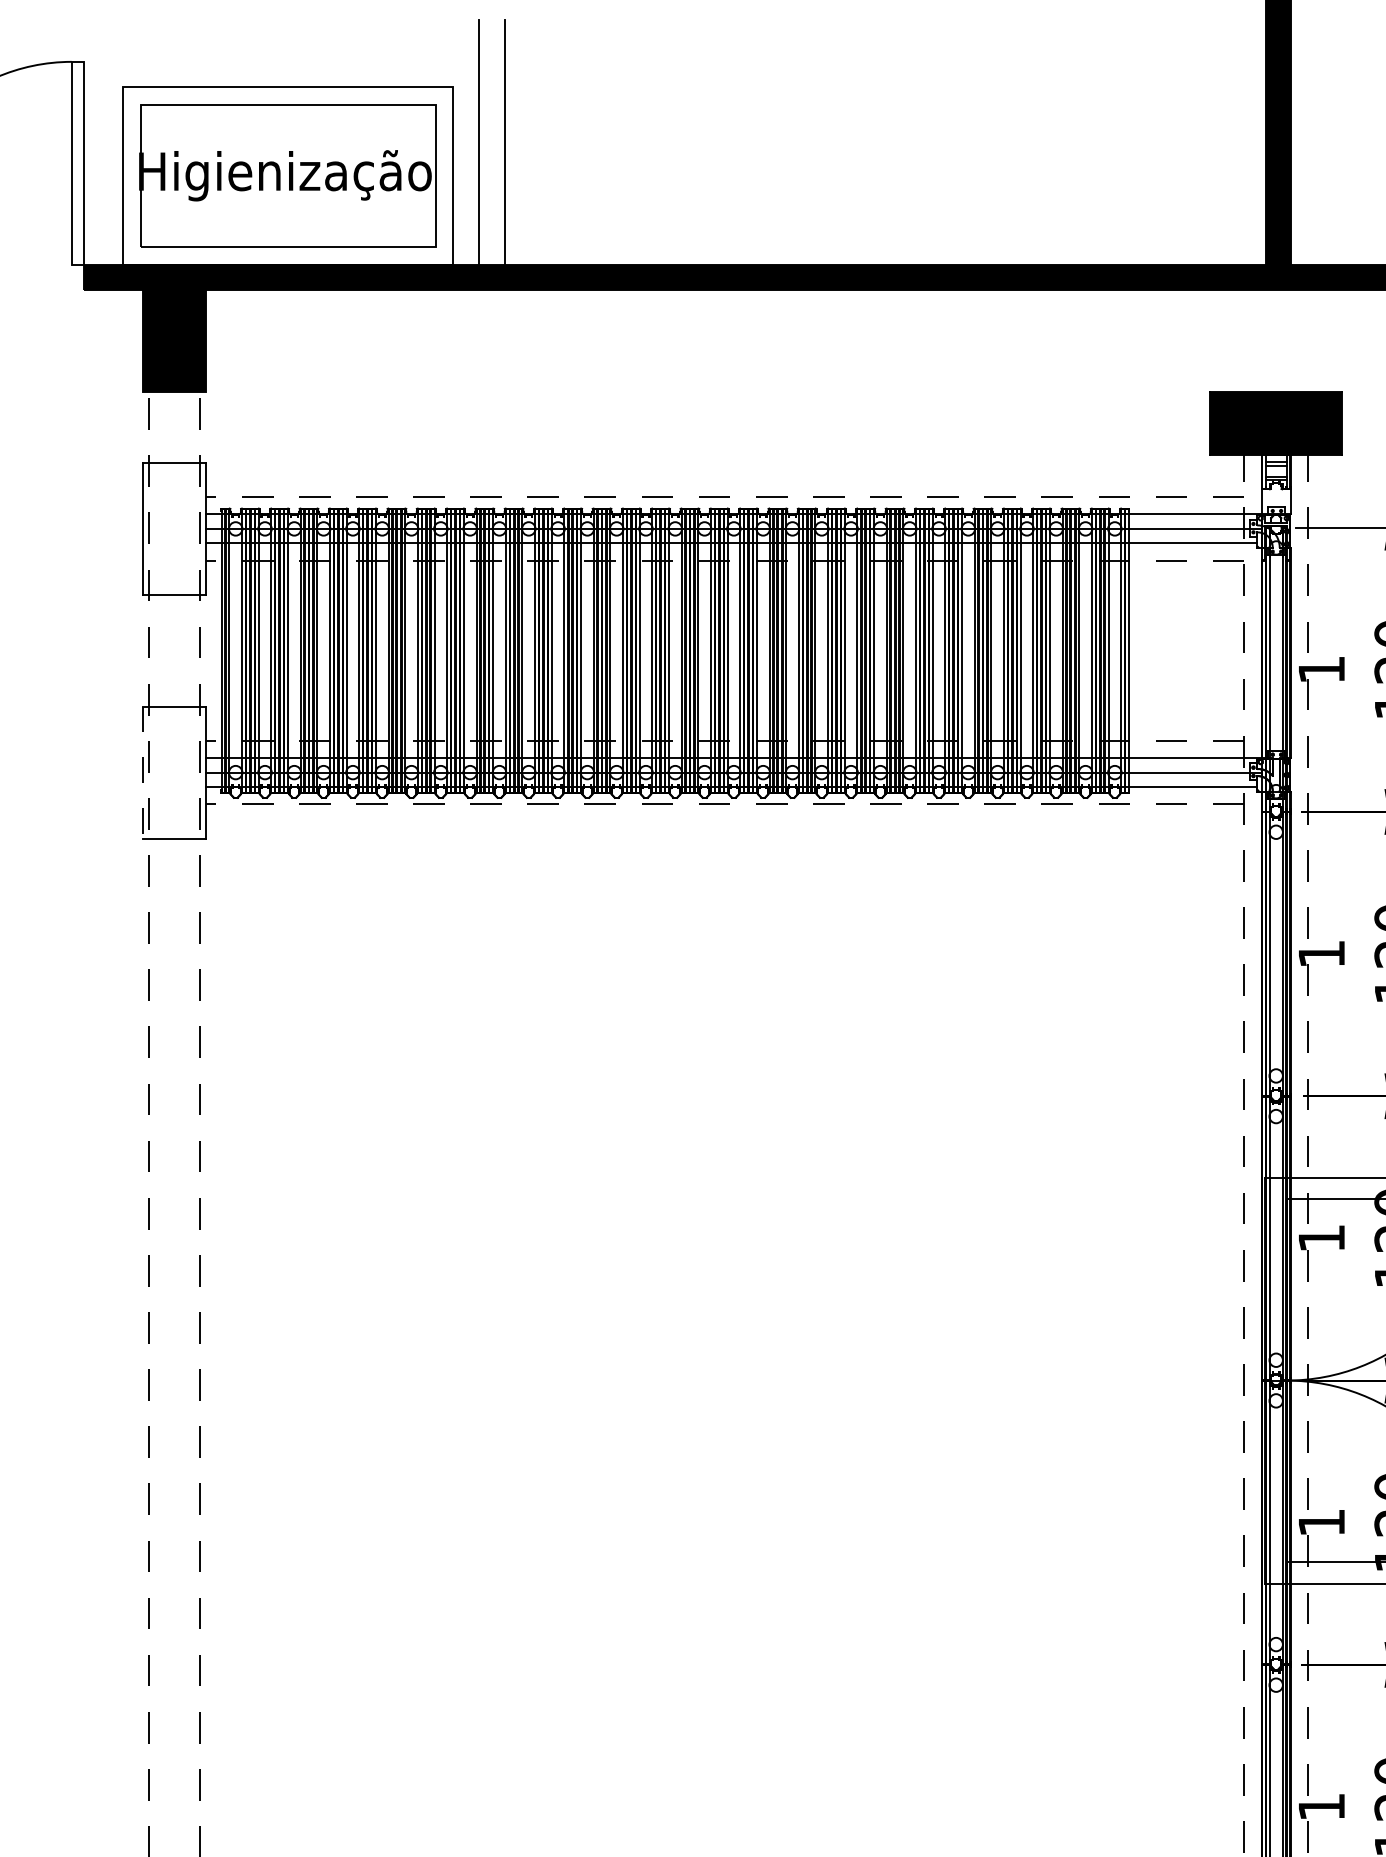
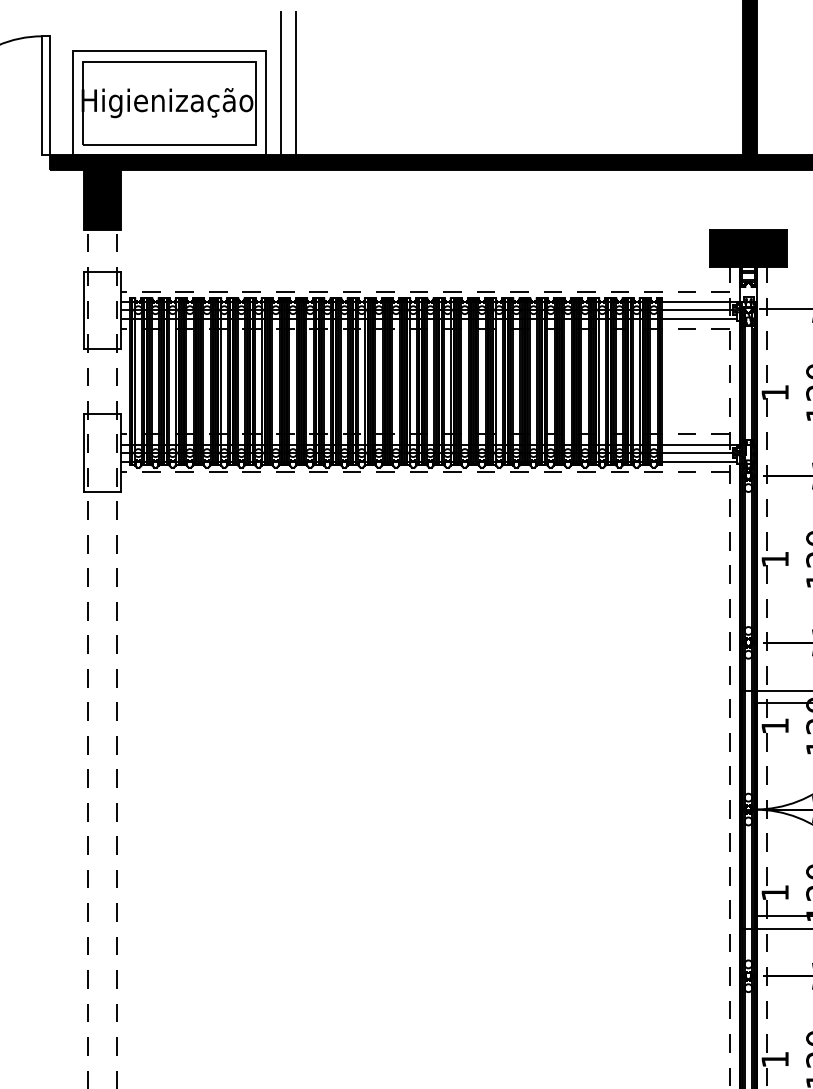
line: (142, 773) -> (83, 453), dashed -> solid

